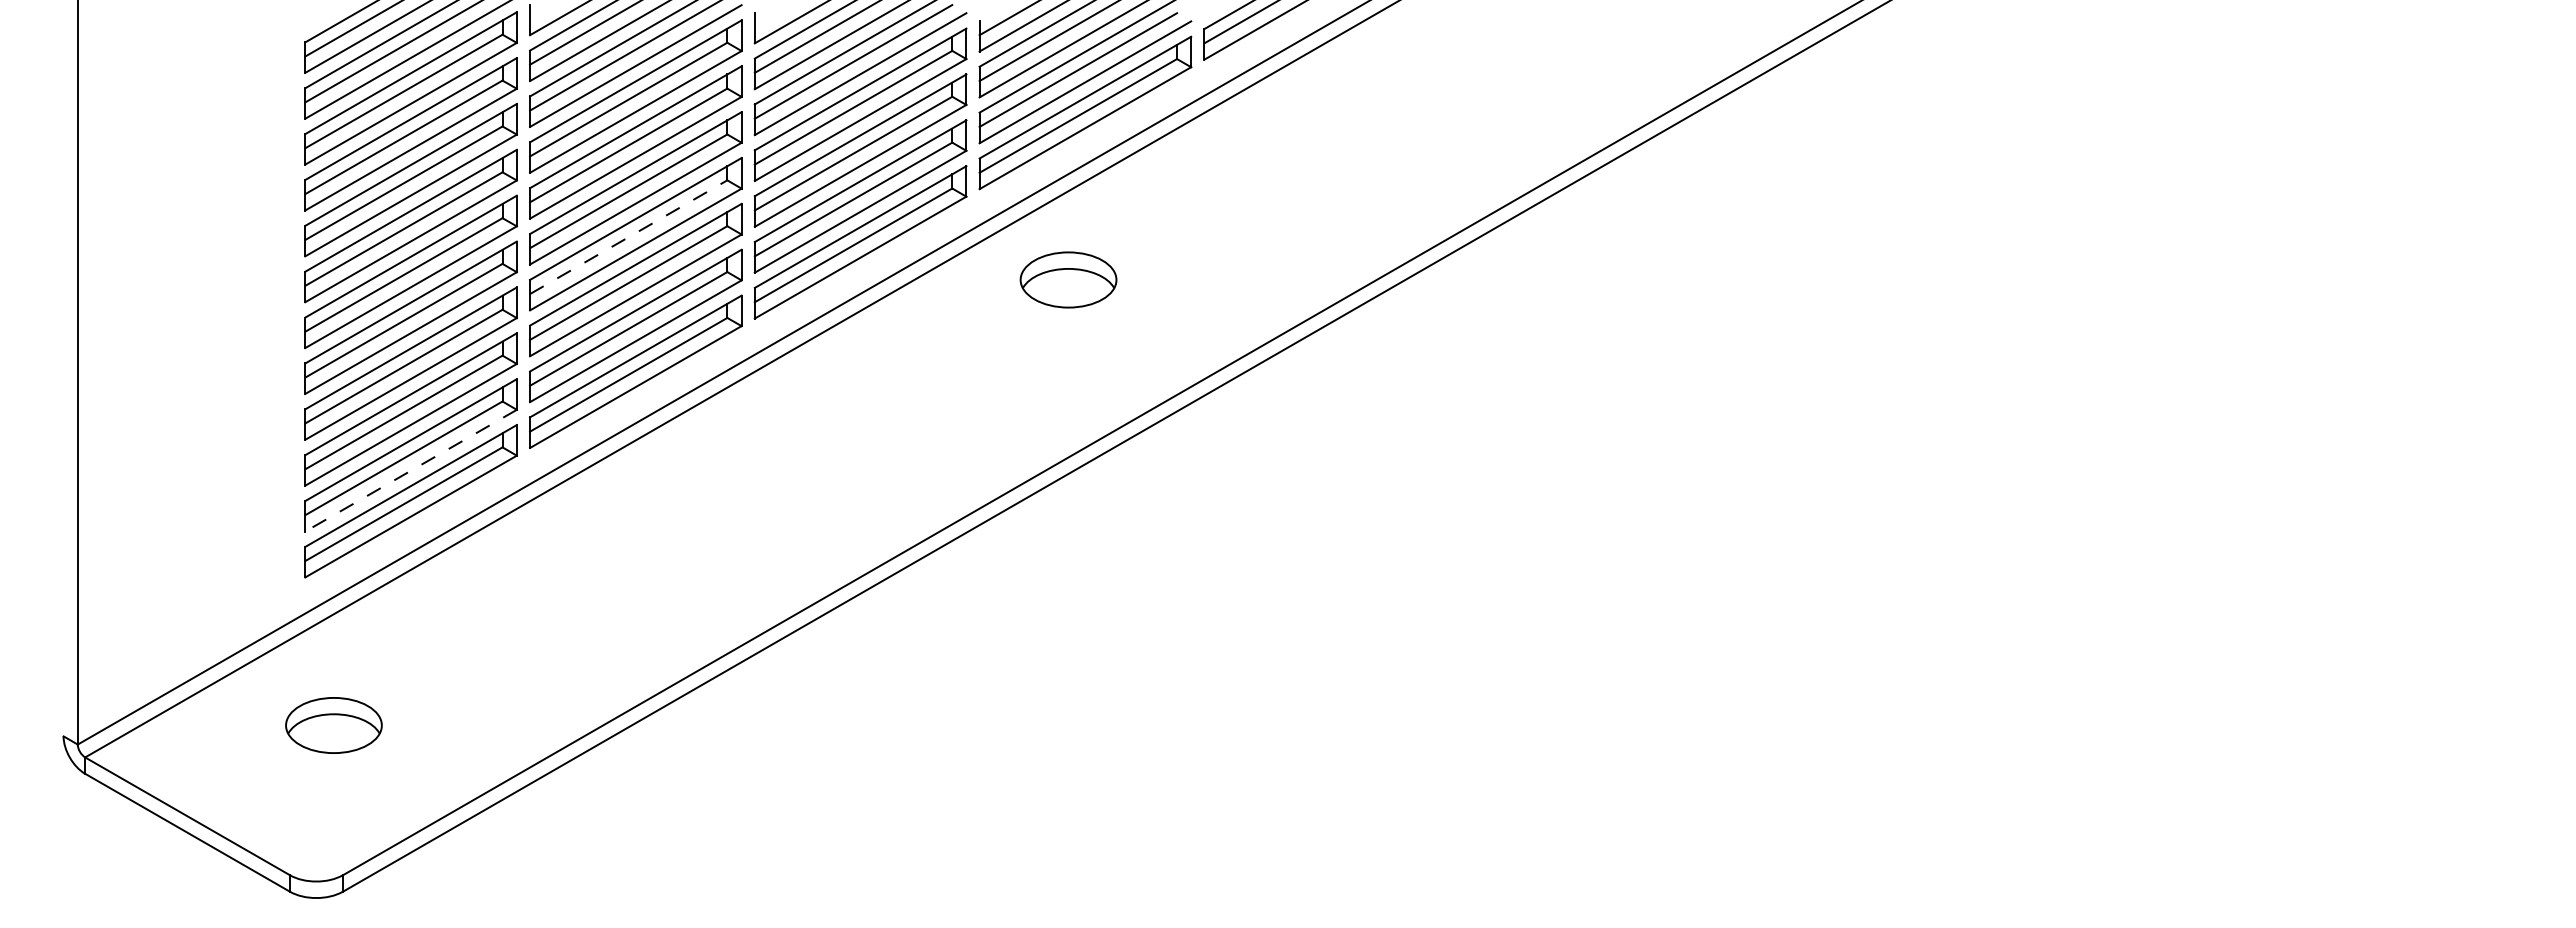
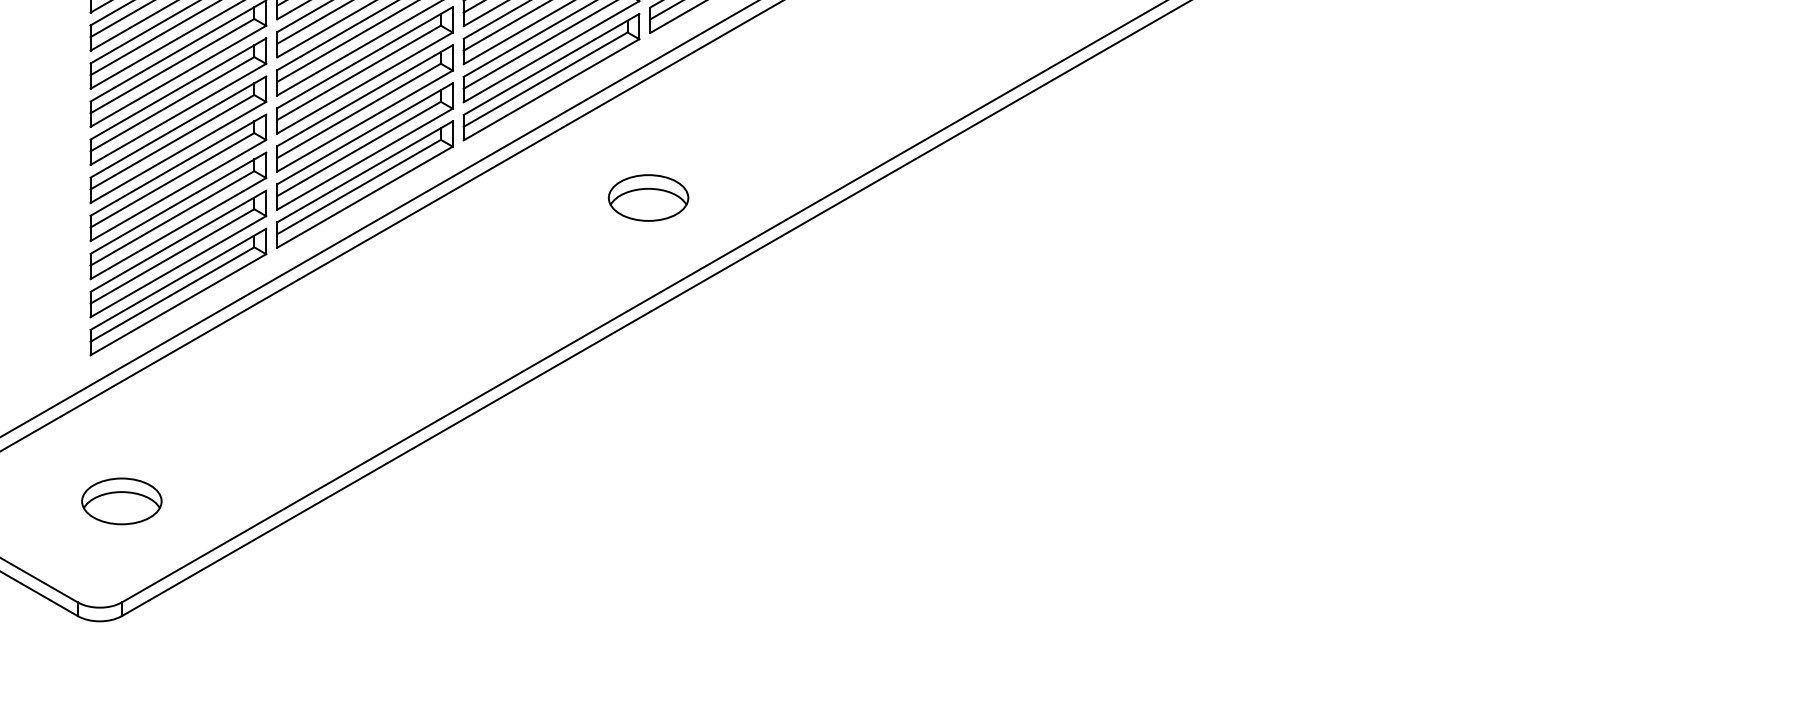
line: (628, 237) -> (358, 73), dashed -> solid
part: (1068, 279) -> (648, 197), moved
line: (410, 470) -> (177, 266), dashed -> solid
part: (333, 725) -> (121, 501), moved

